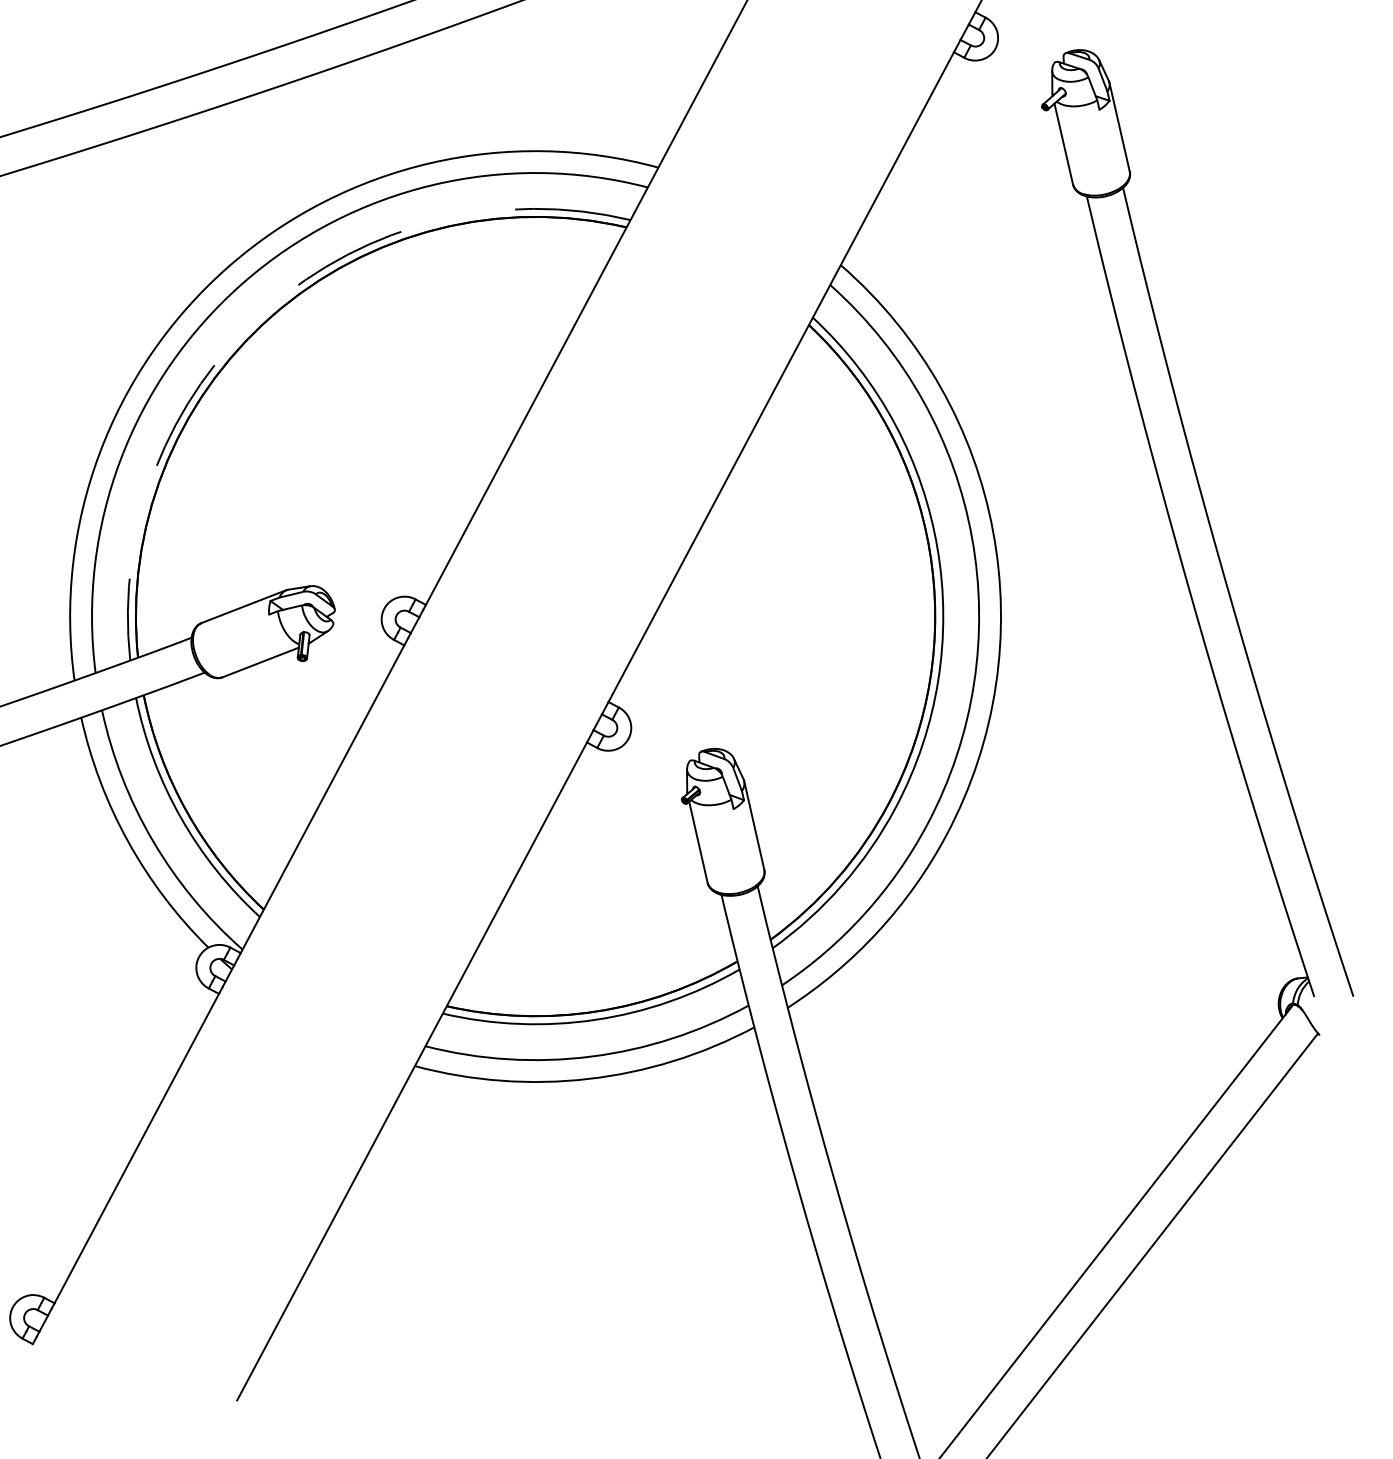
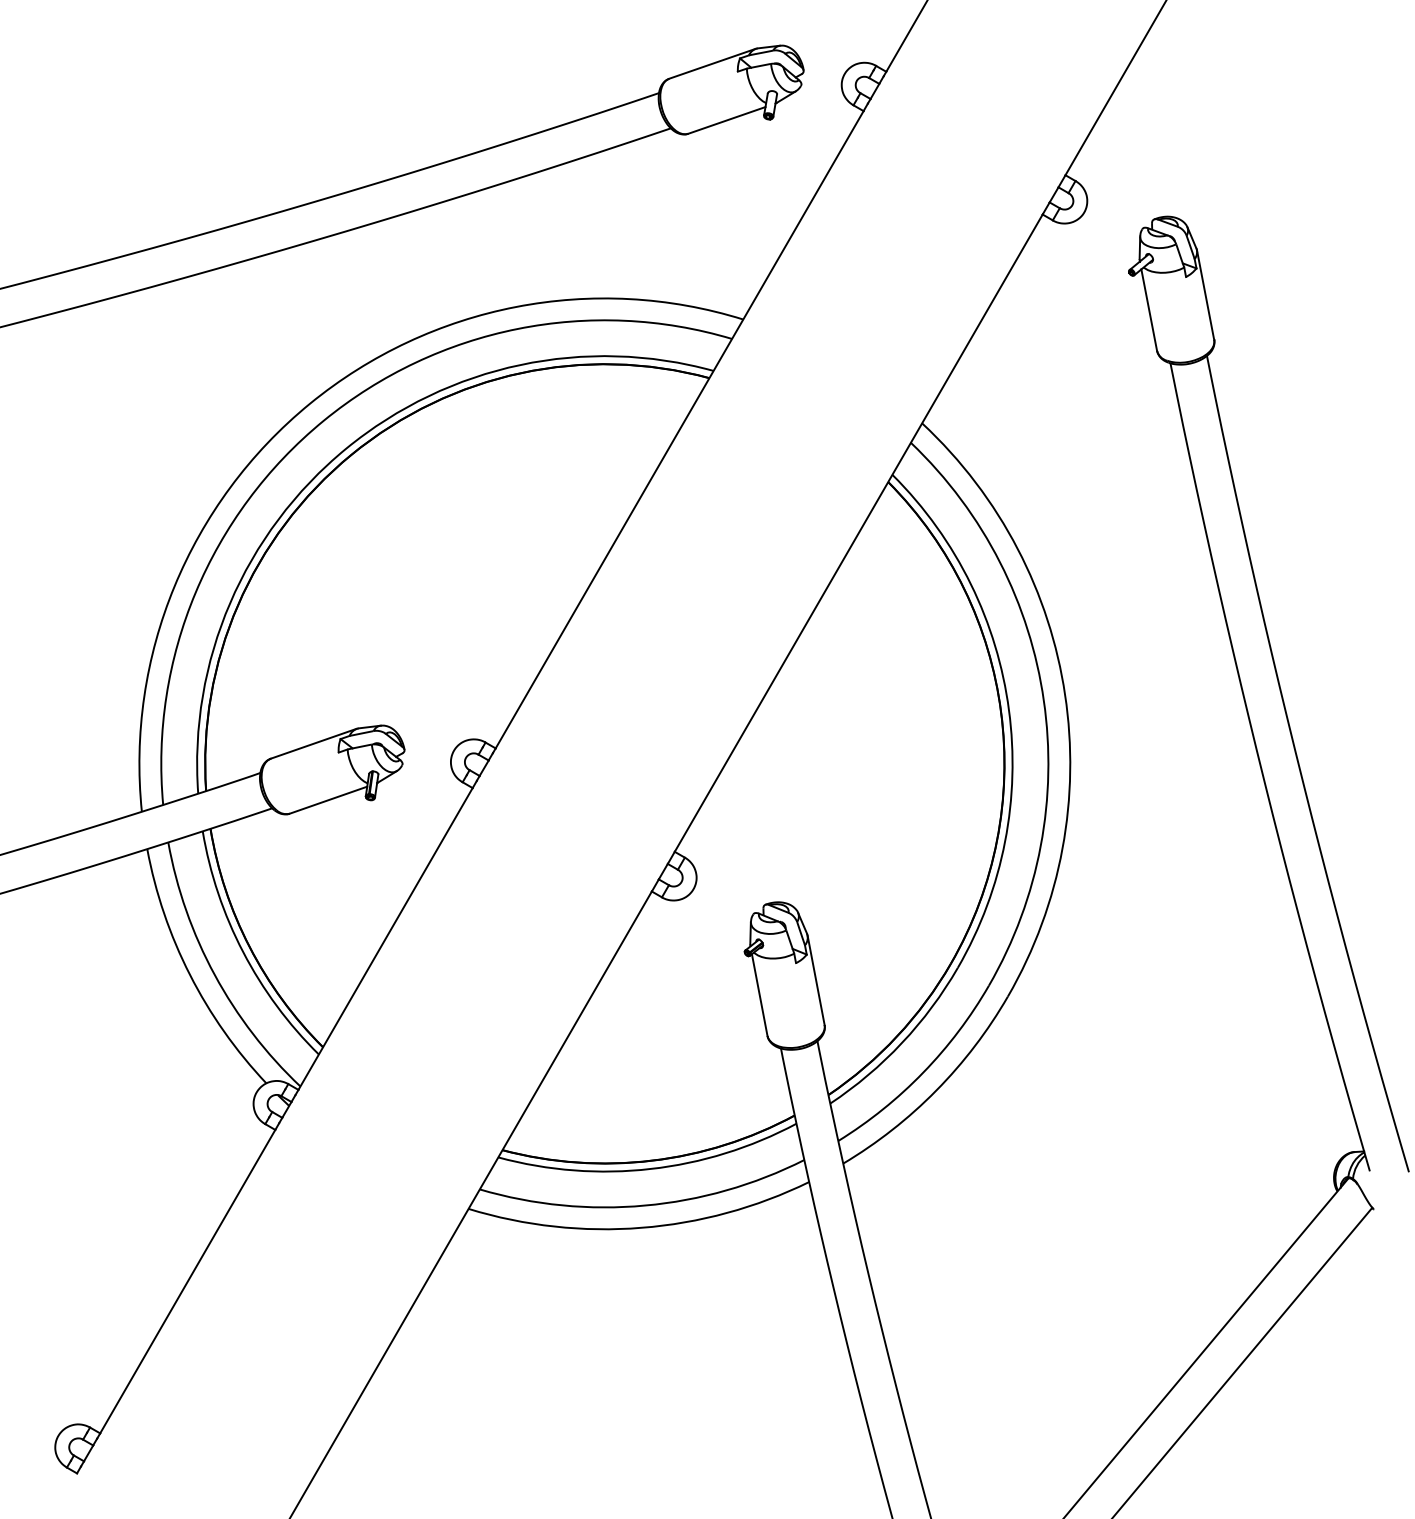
arc: (266, 310) -> (346, 448), dashed -> solid

